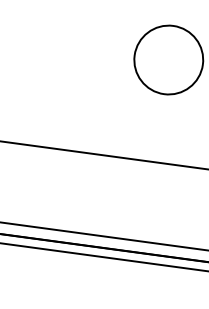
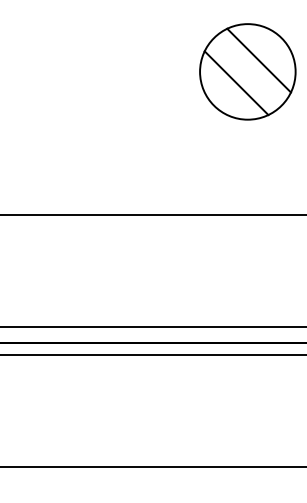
line: (177, 52) -> (258, 60), added
line: (159, 67) -> (236, 83), added

